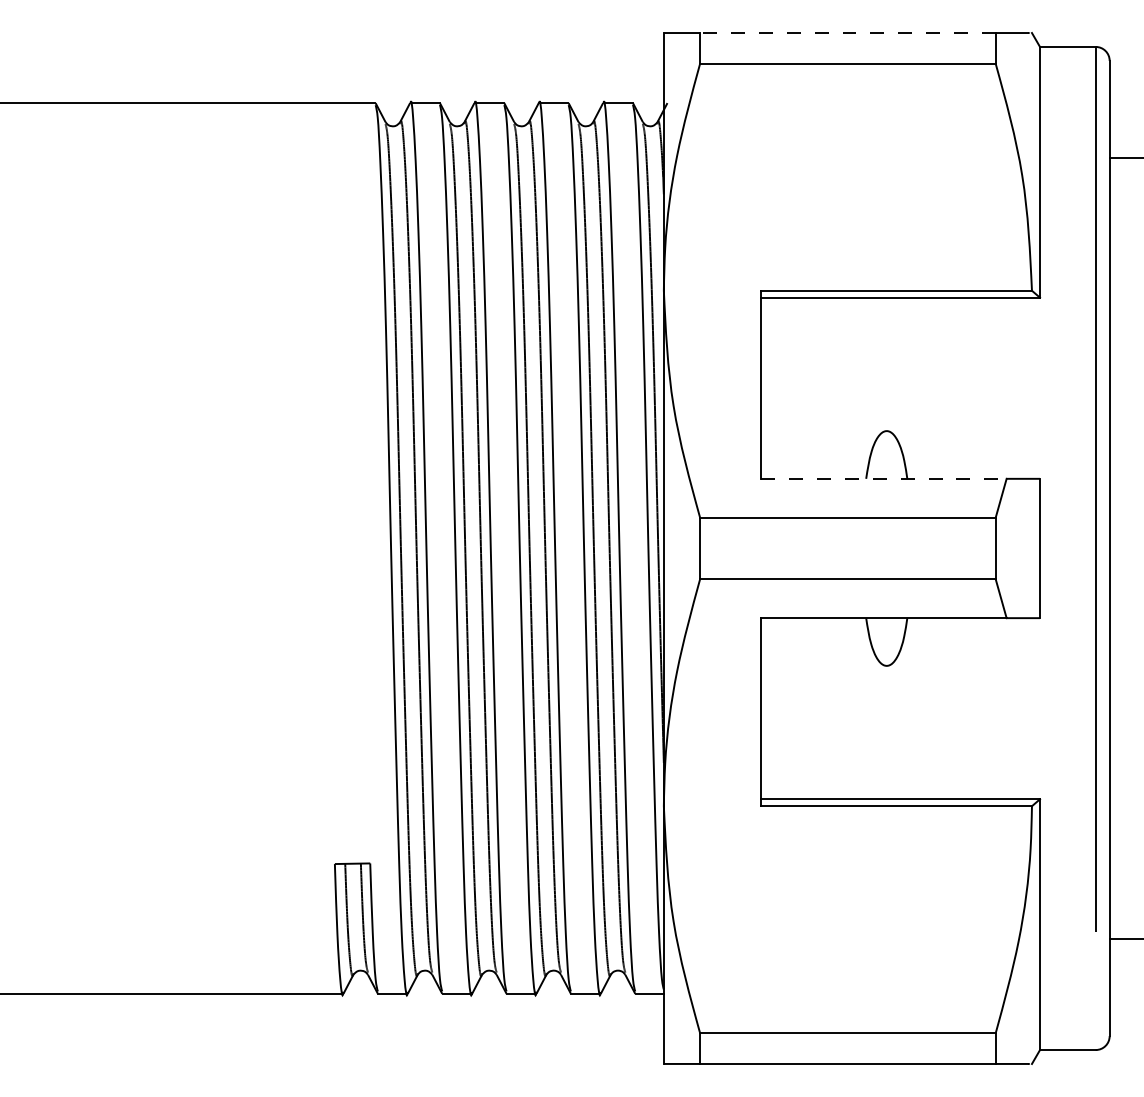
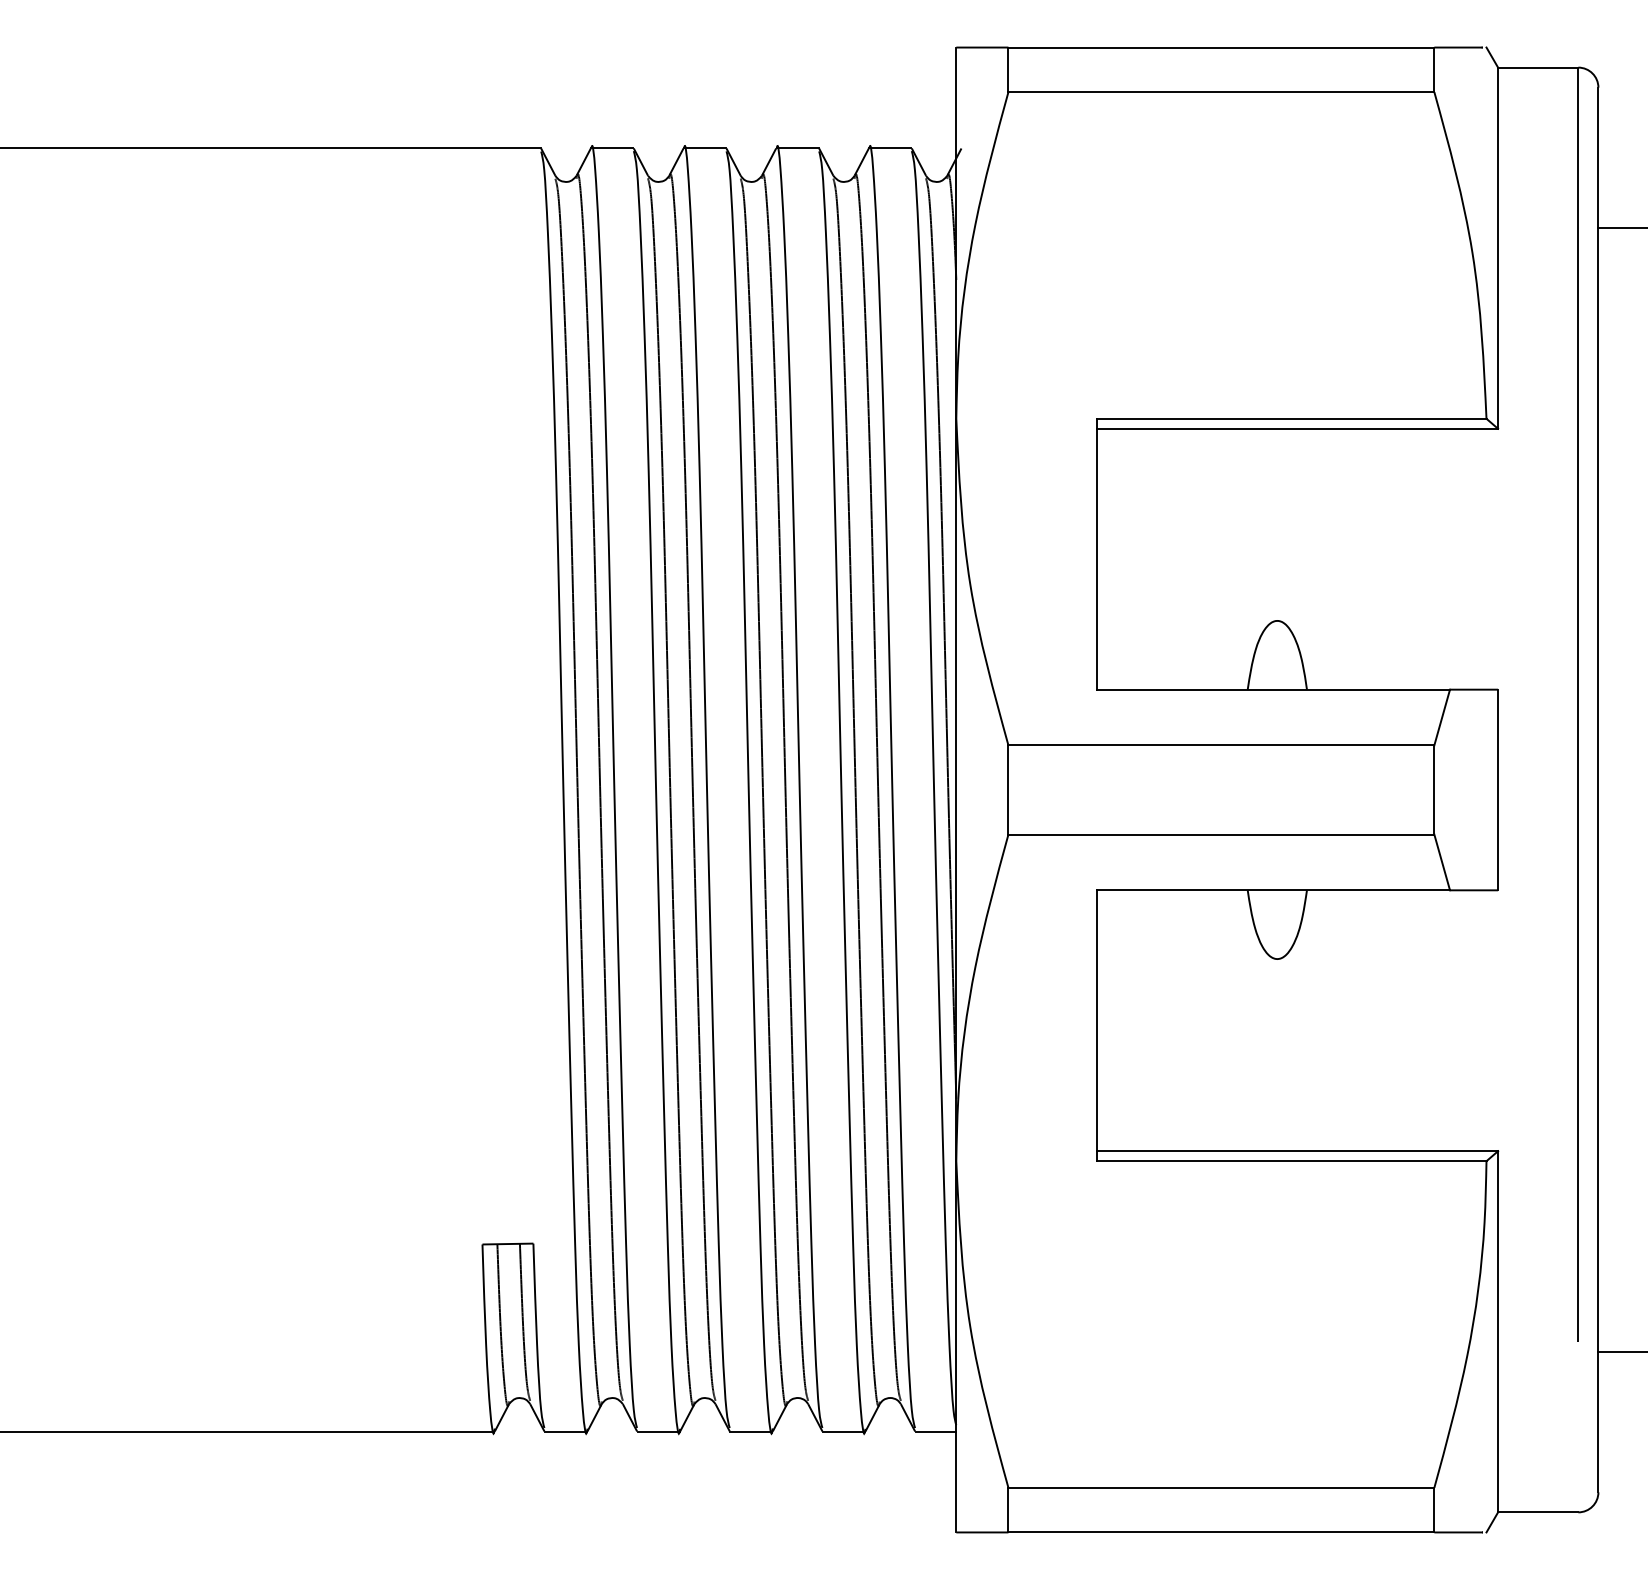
line: (847, 33) -> (1220, 48), dashed -> solid
line: (884, 478) -> (1274, 689), dashed -> solid

